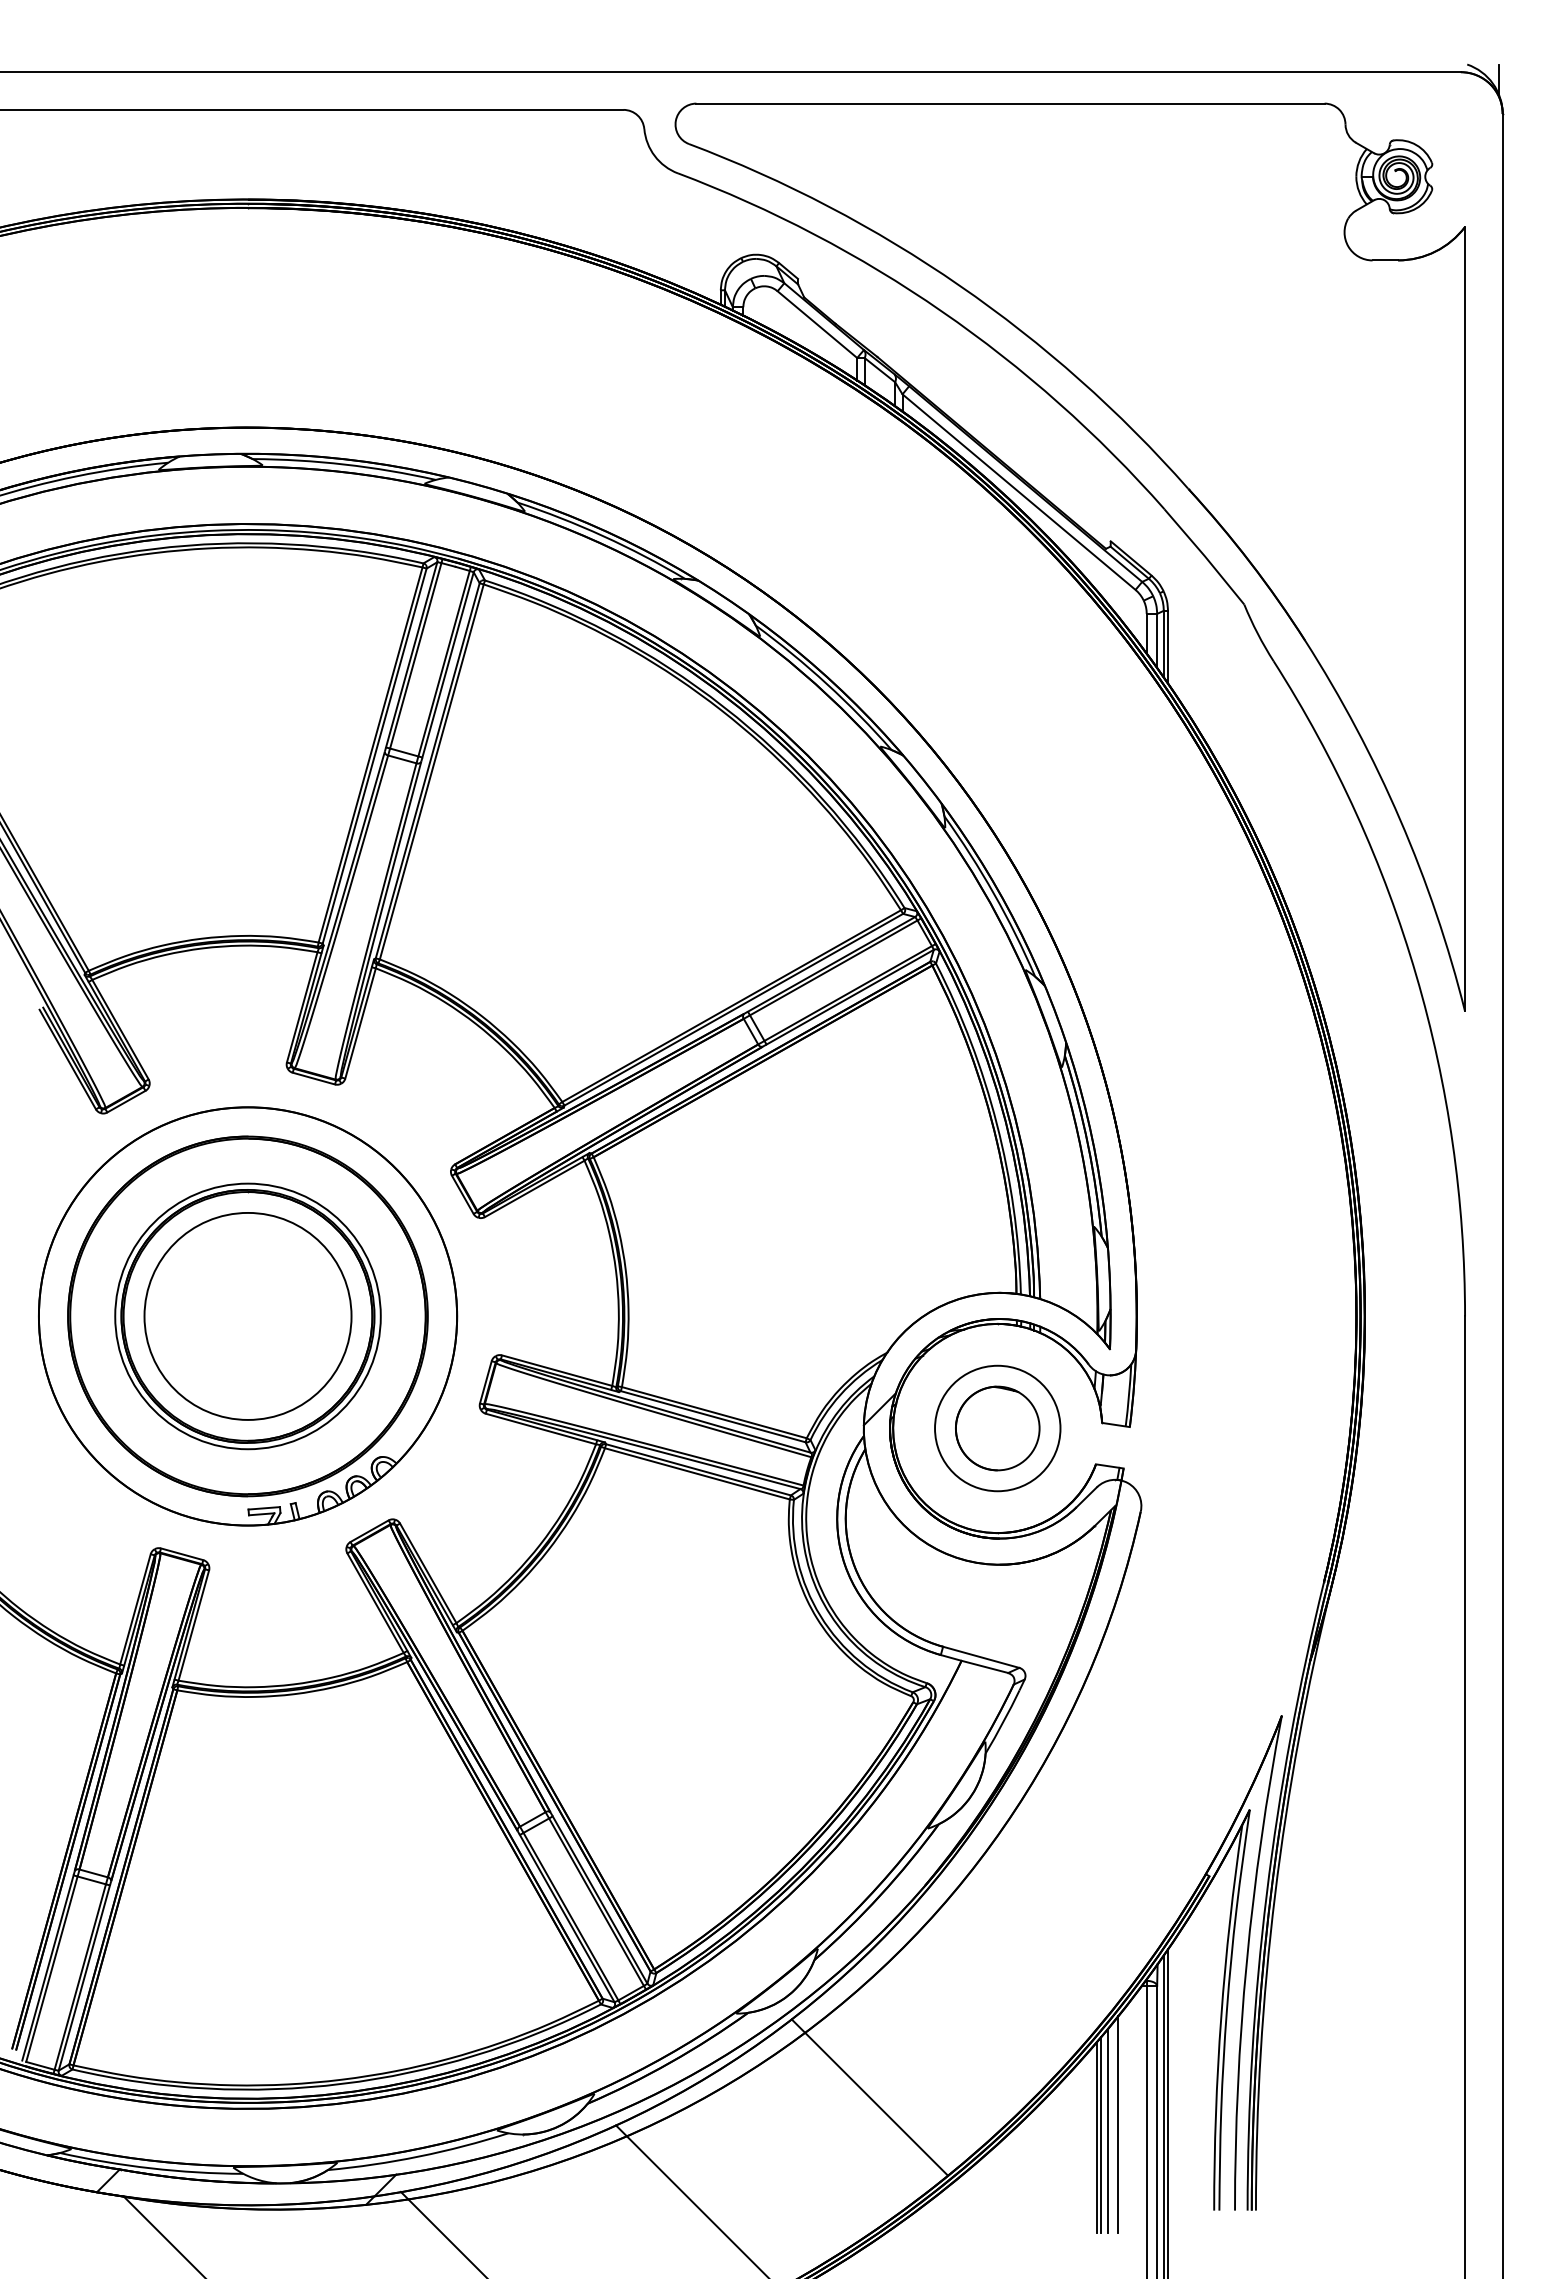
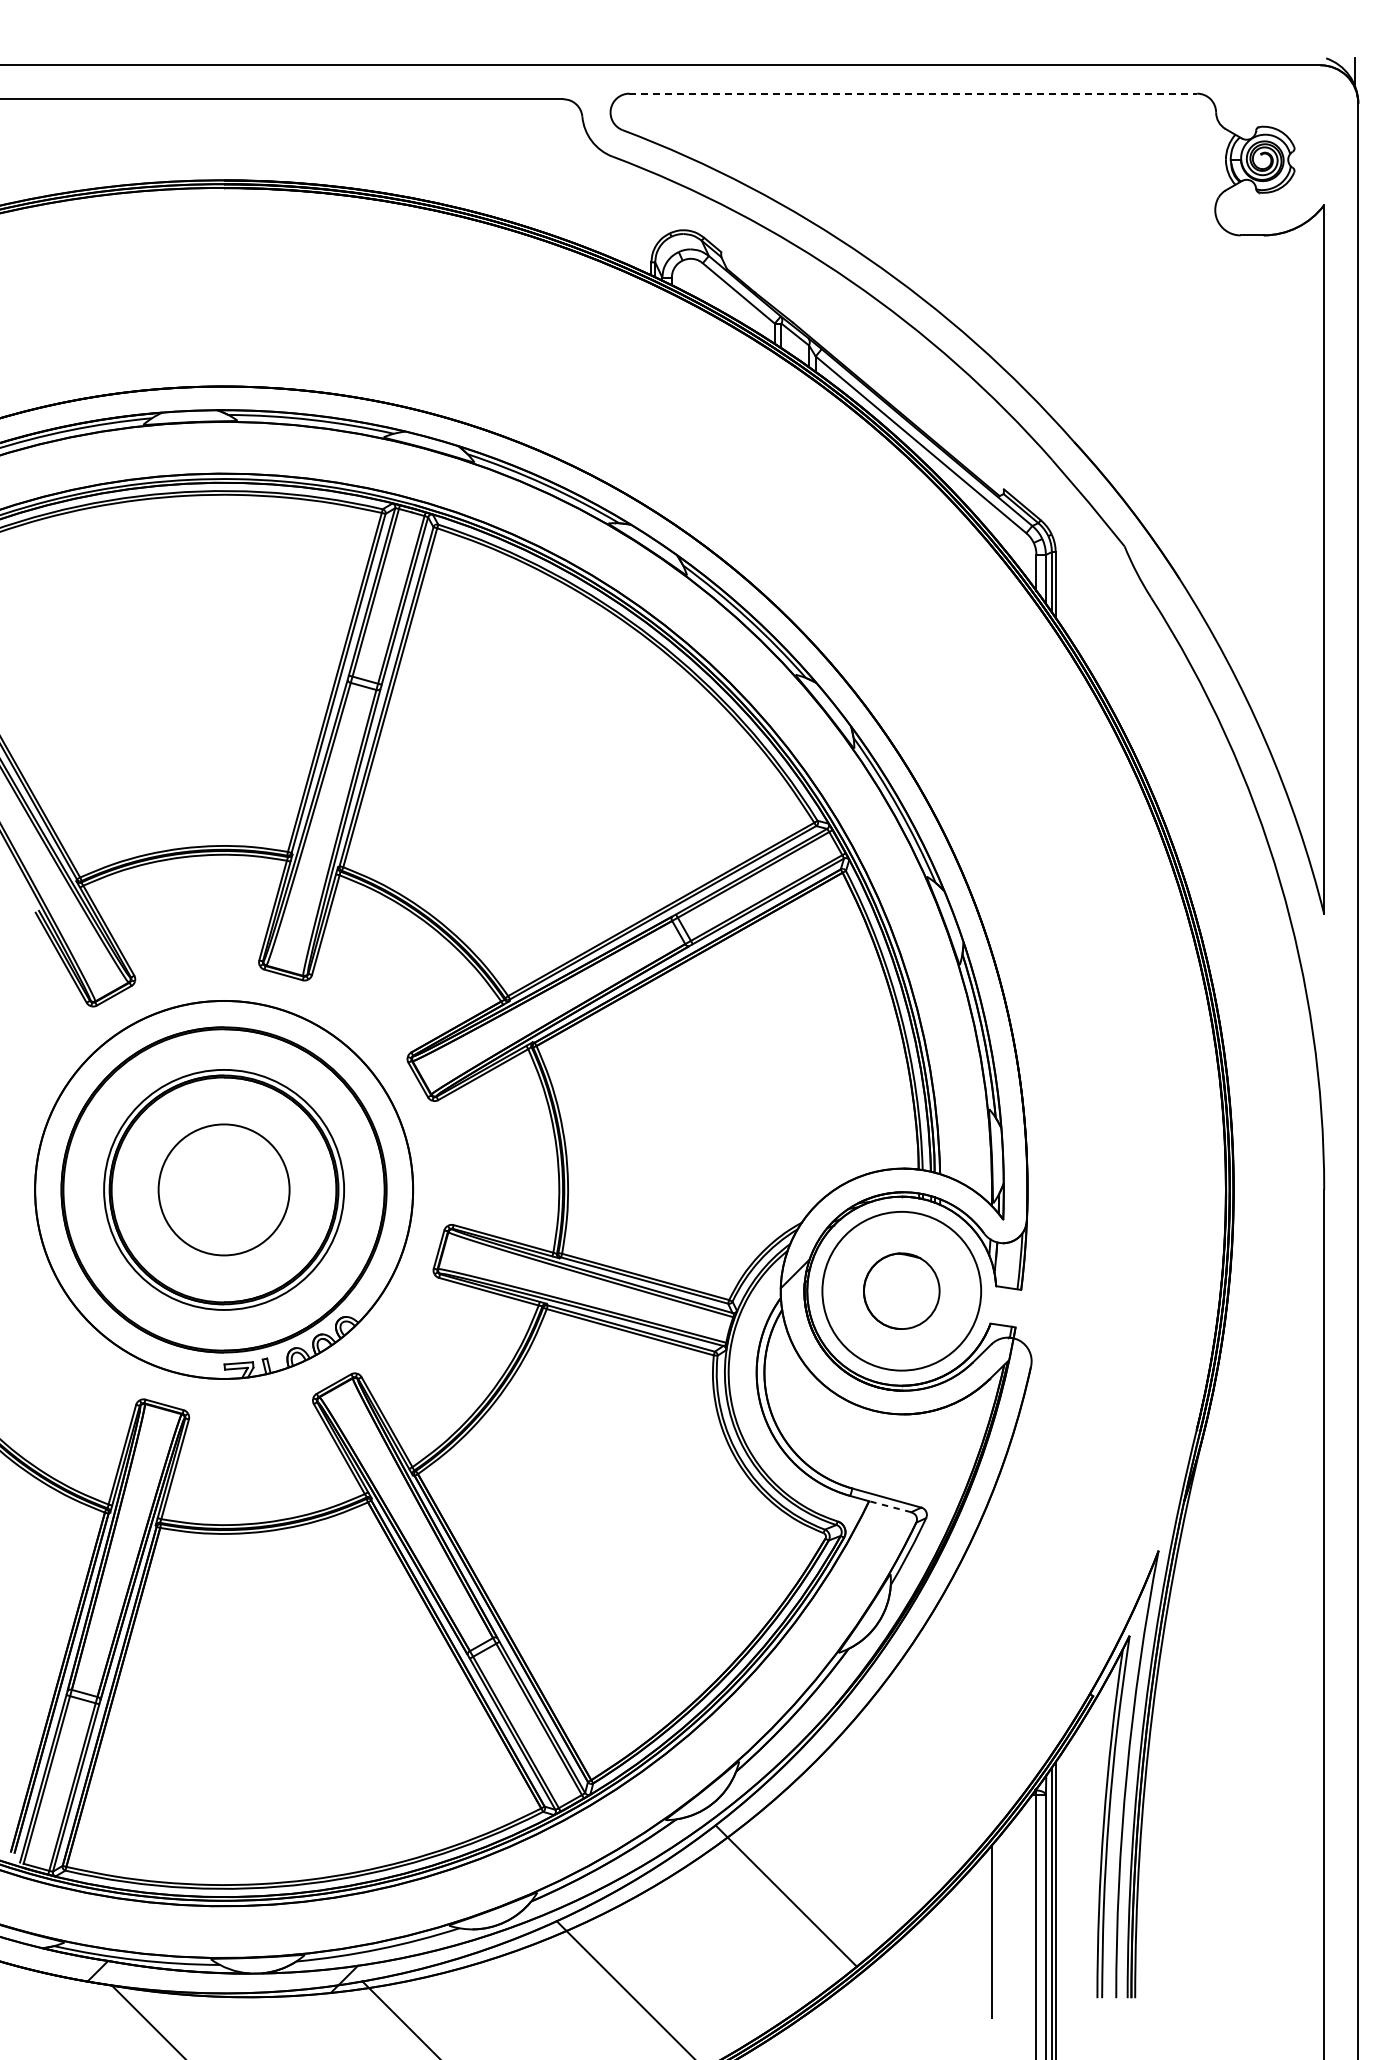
line: (1011, 103) -> (914, 93), solid -> dashed
circle: (247, 1315) -> (223, 1189), size x0.7
circle: (997, 1428) -> (901, 1291), size x1.4
line: (984, 1666) -> (889, 1506), solid -> dashed
line: (1118, 2123) -> (1010, 1919), removed
line: (1107, 2130) -> (1000, 1925), removed
line: (1101, 2134) -> (995, 1929), removed

